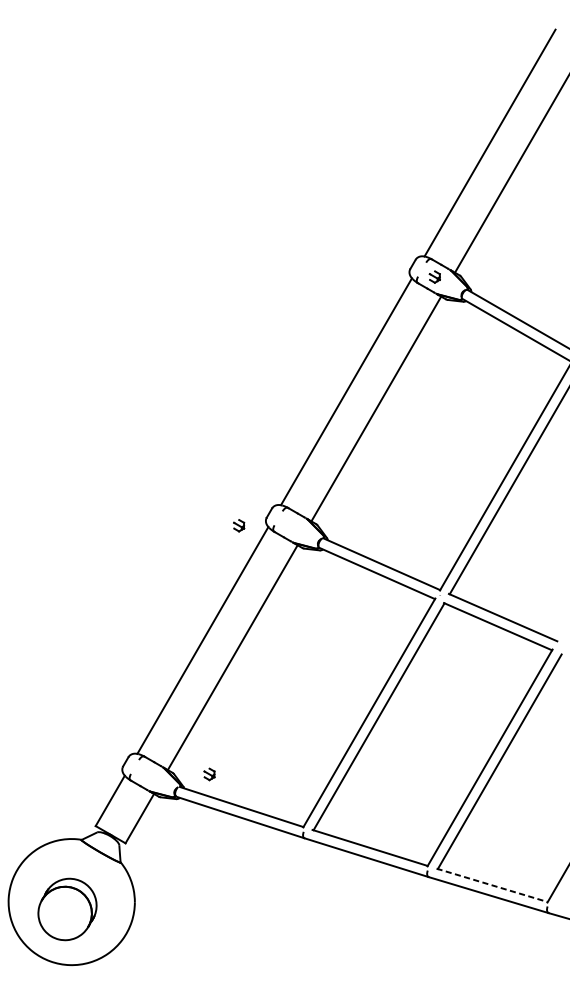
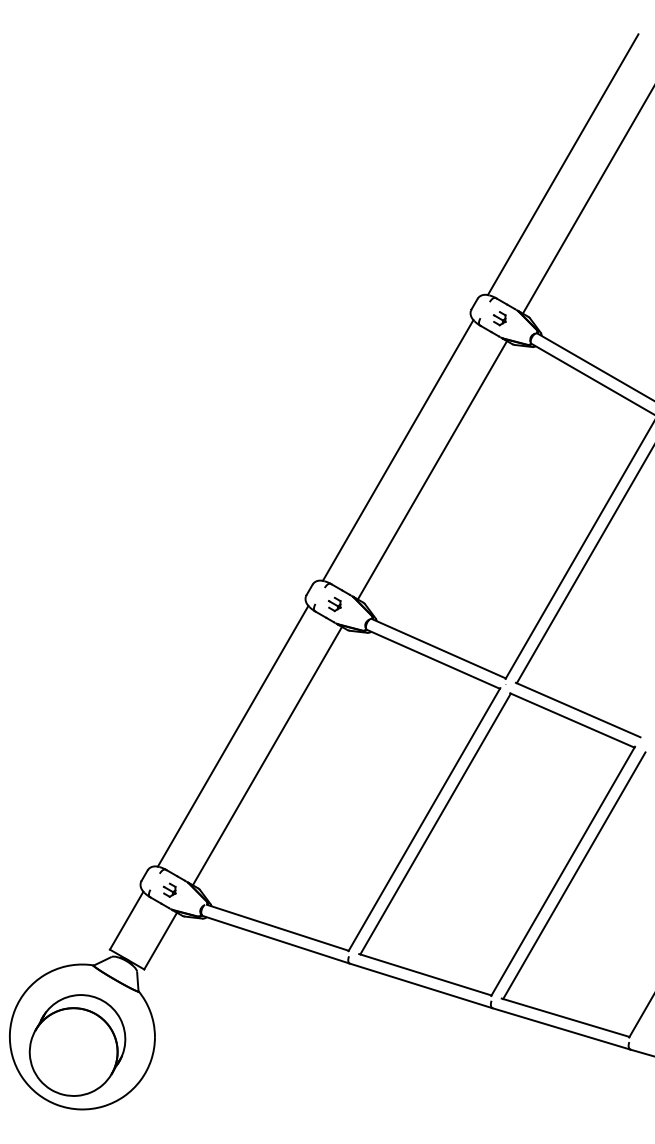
part: (238, 525) -> (334, 604), moved
part: (209, 773) -> (169, 889), moved
line: (492, 885) -> (565, 1017), dashed -> solid
part: (67, 909) -> (77, 1045), size x1.43

